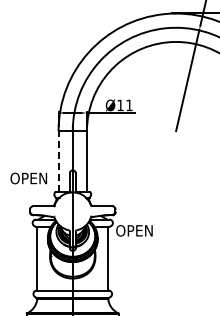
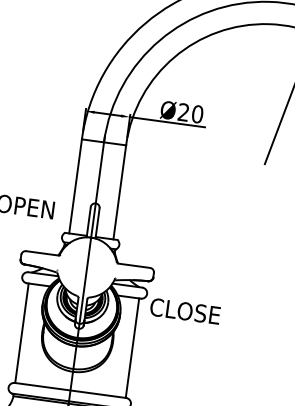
text: (124, 105) -> (189, 113), Ø11 -> Ø20
line: (58, 160) -> (75, 185), dashed -> solid
text: (141, 230) -> (190, 311), OPEN -> CLOSE

